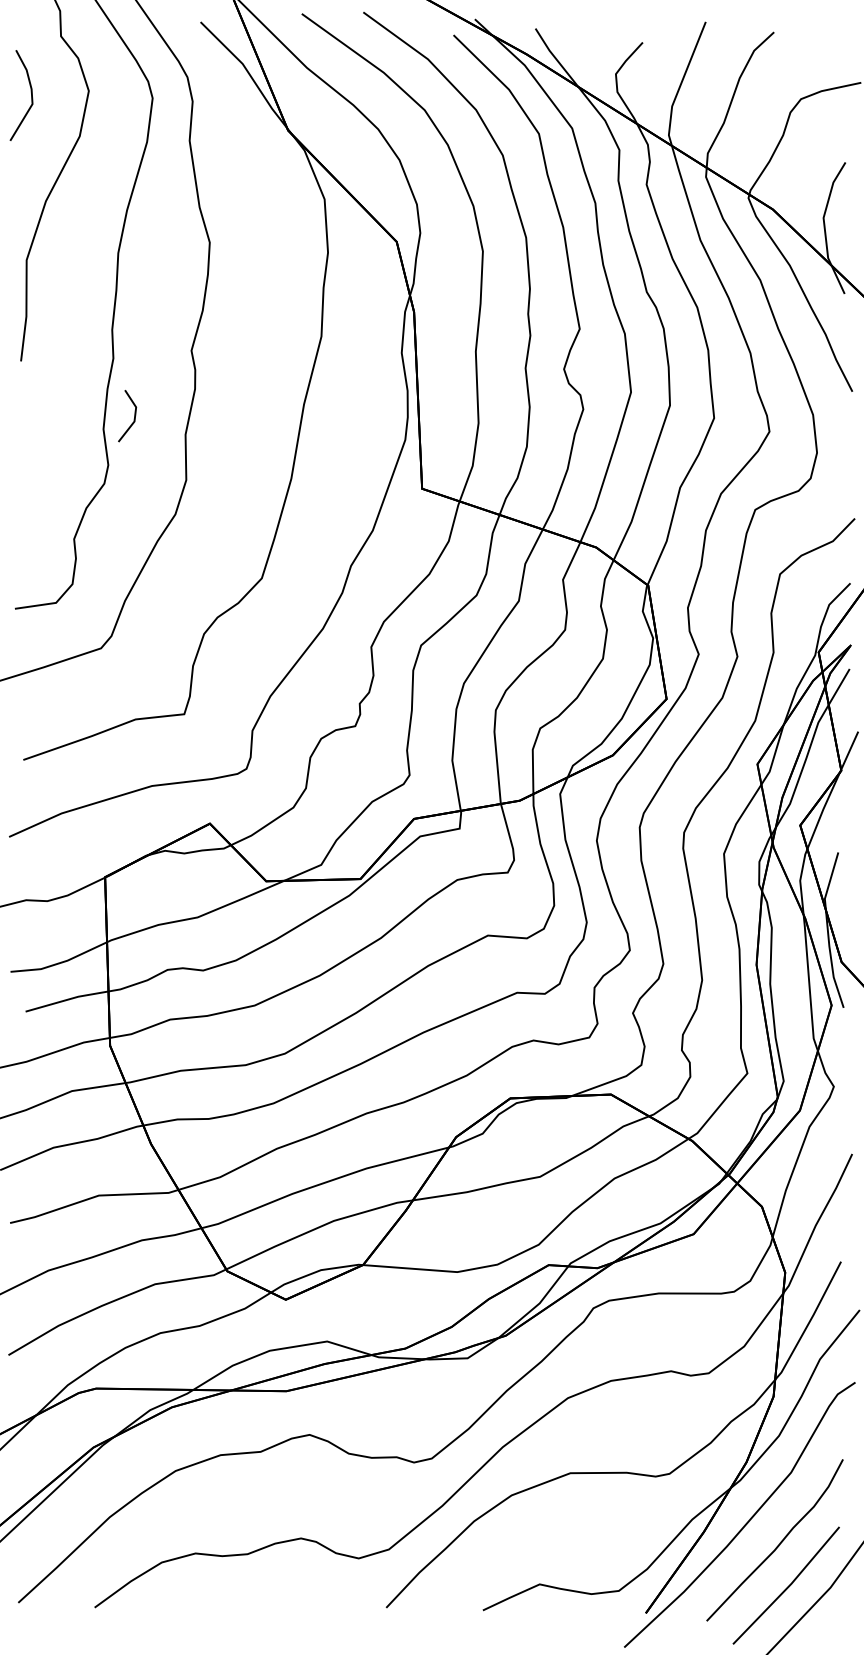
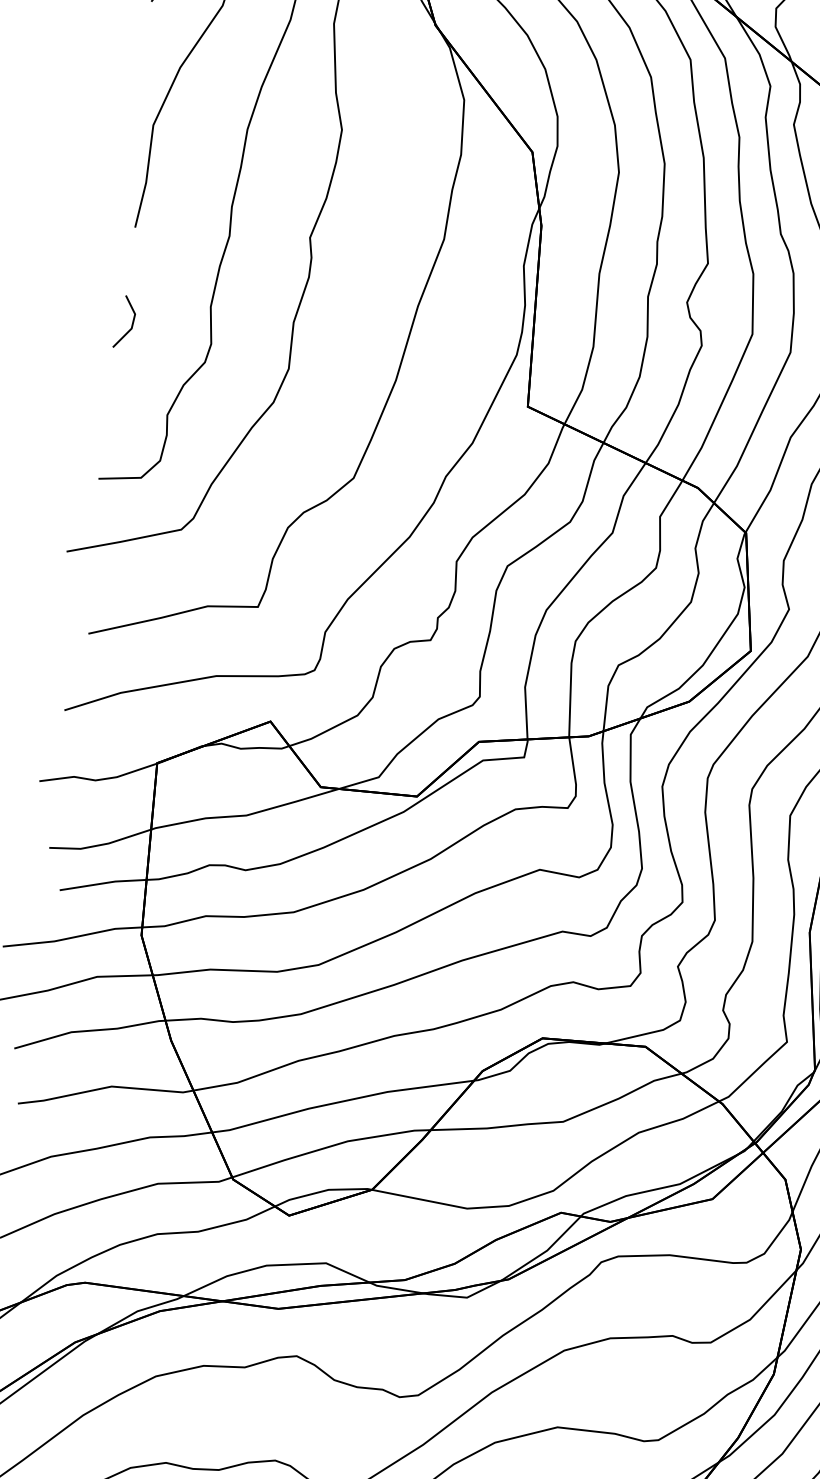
line: (133, 419) -> (130, 326), moved

